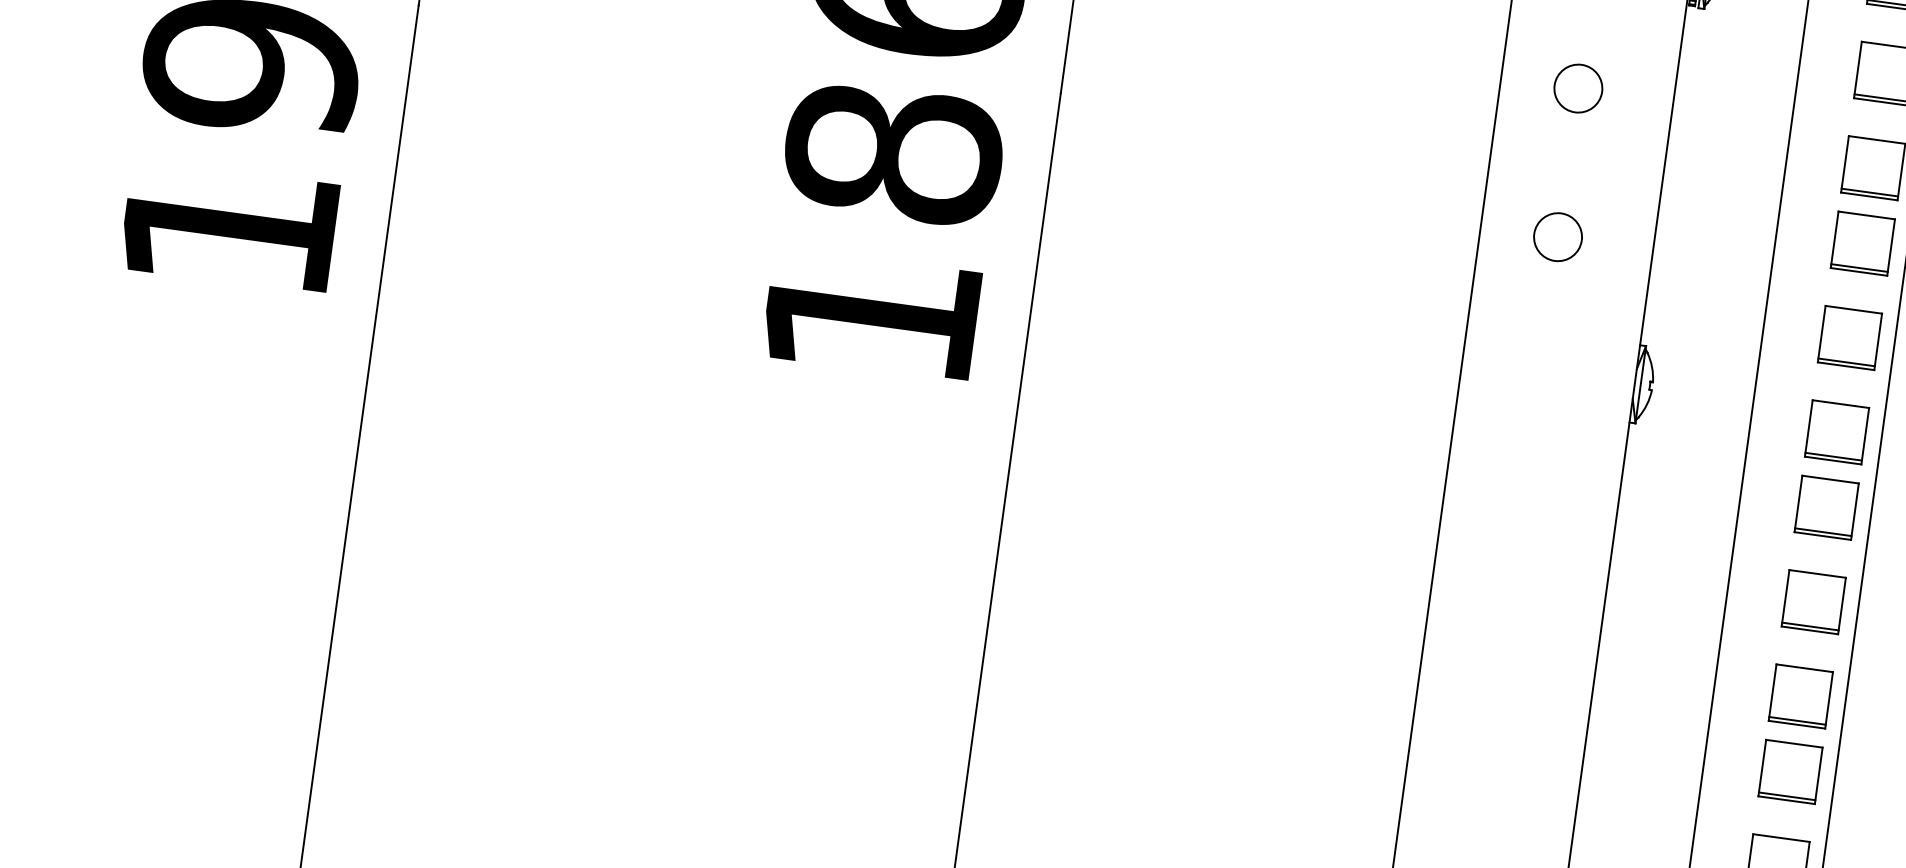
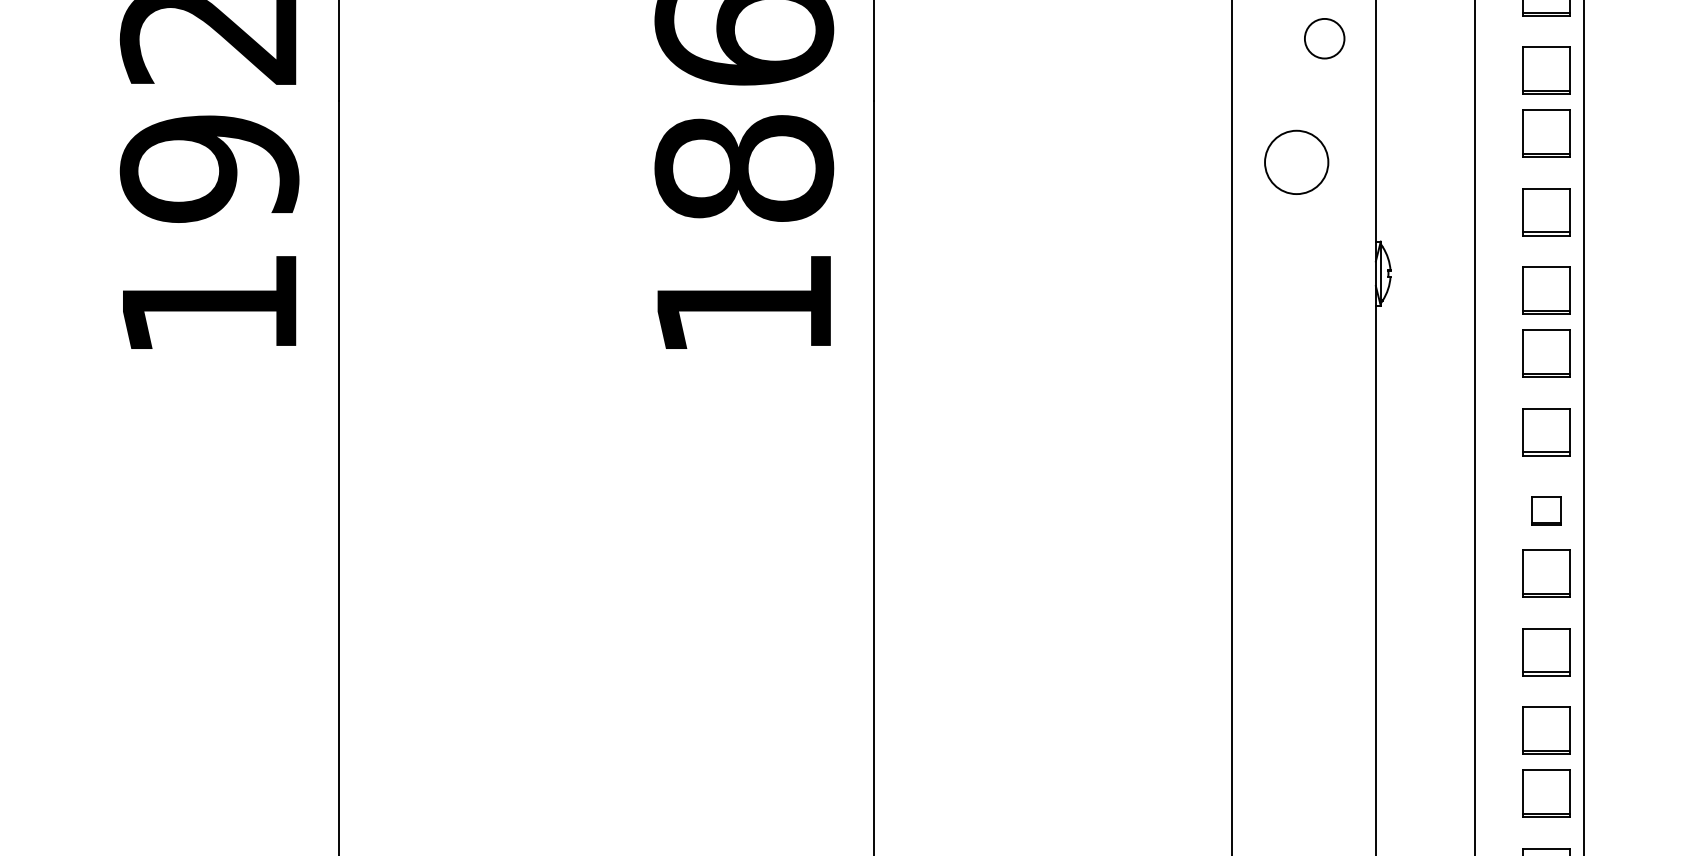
circle: (1578, 88) -> (1324, 38), moved
circle: (1557, 237) -> (1296, 162), size x1.6
part: (1800, 696) -> (1546, 510), size x0.6

